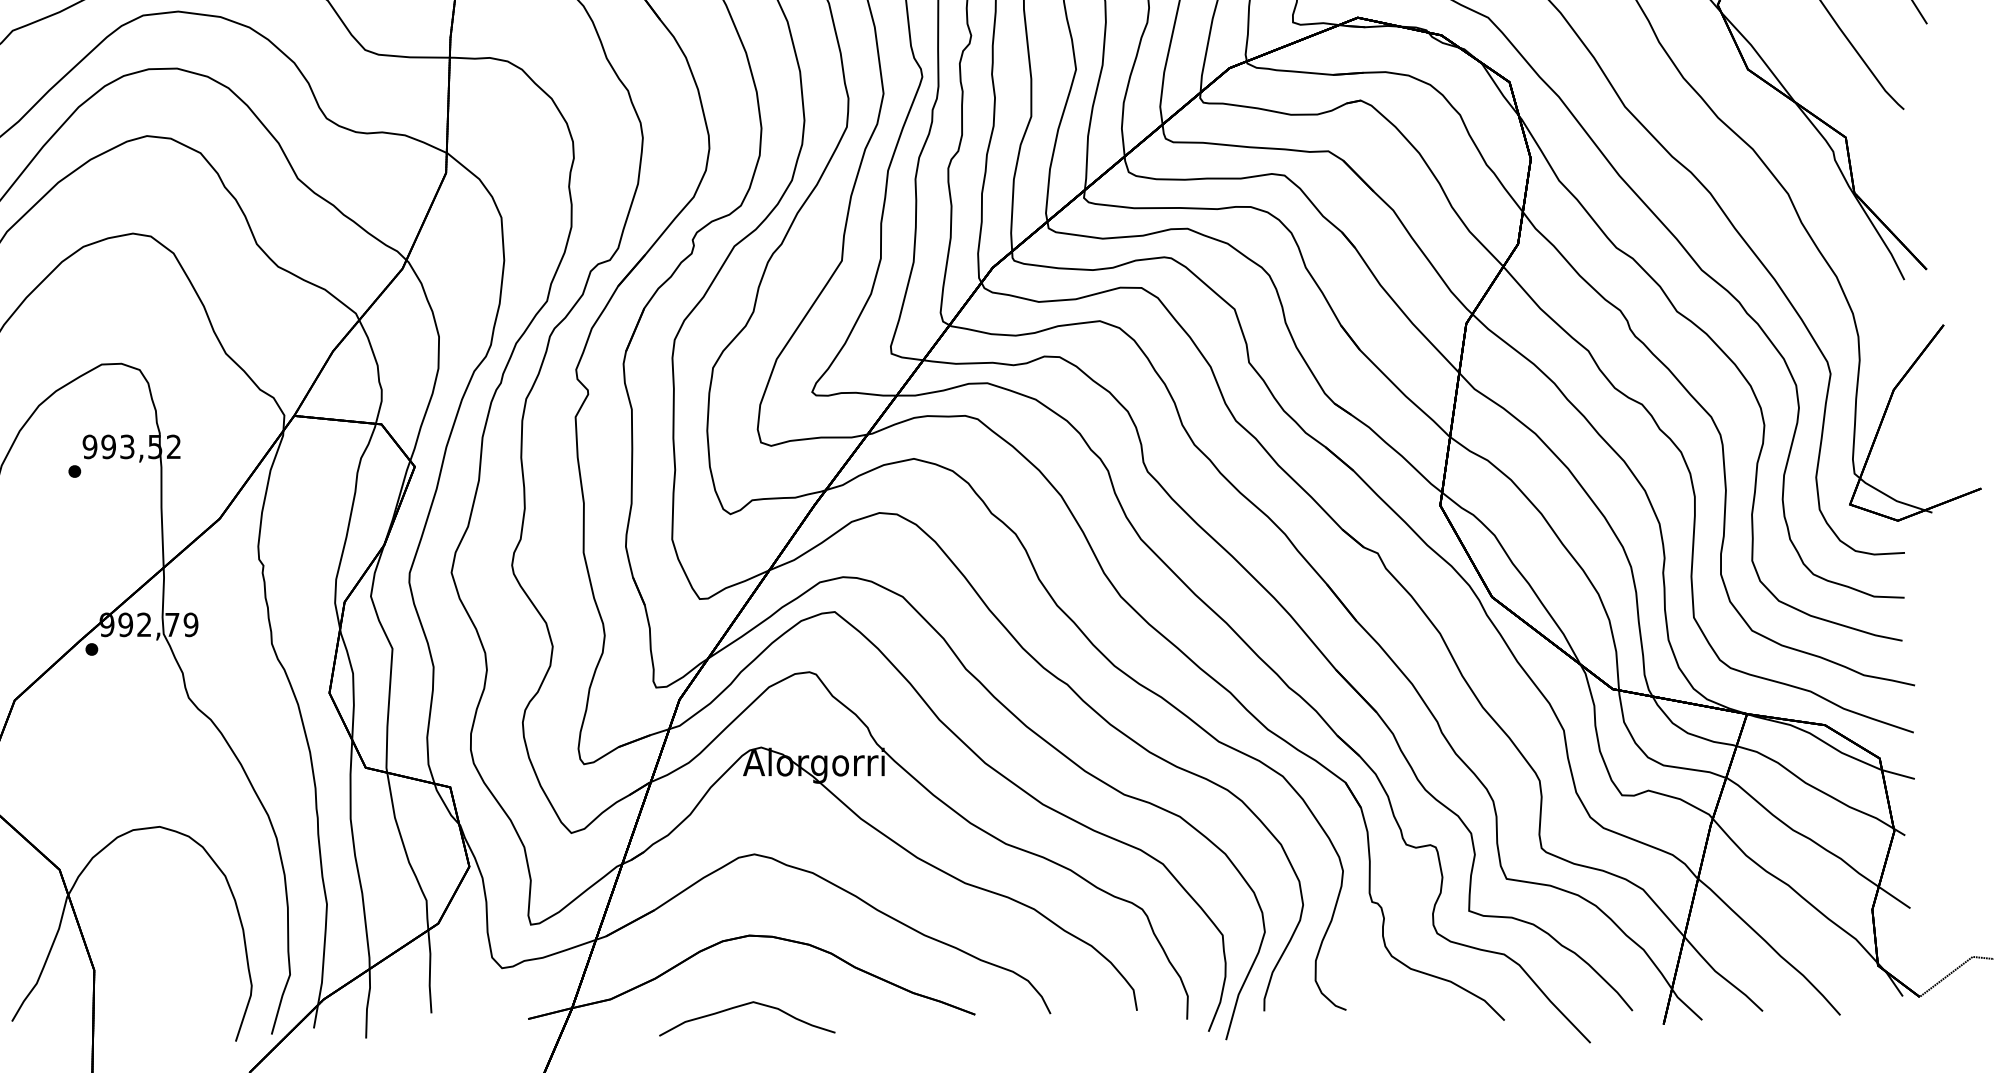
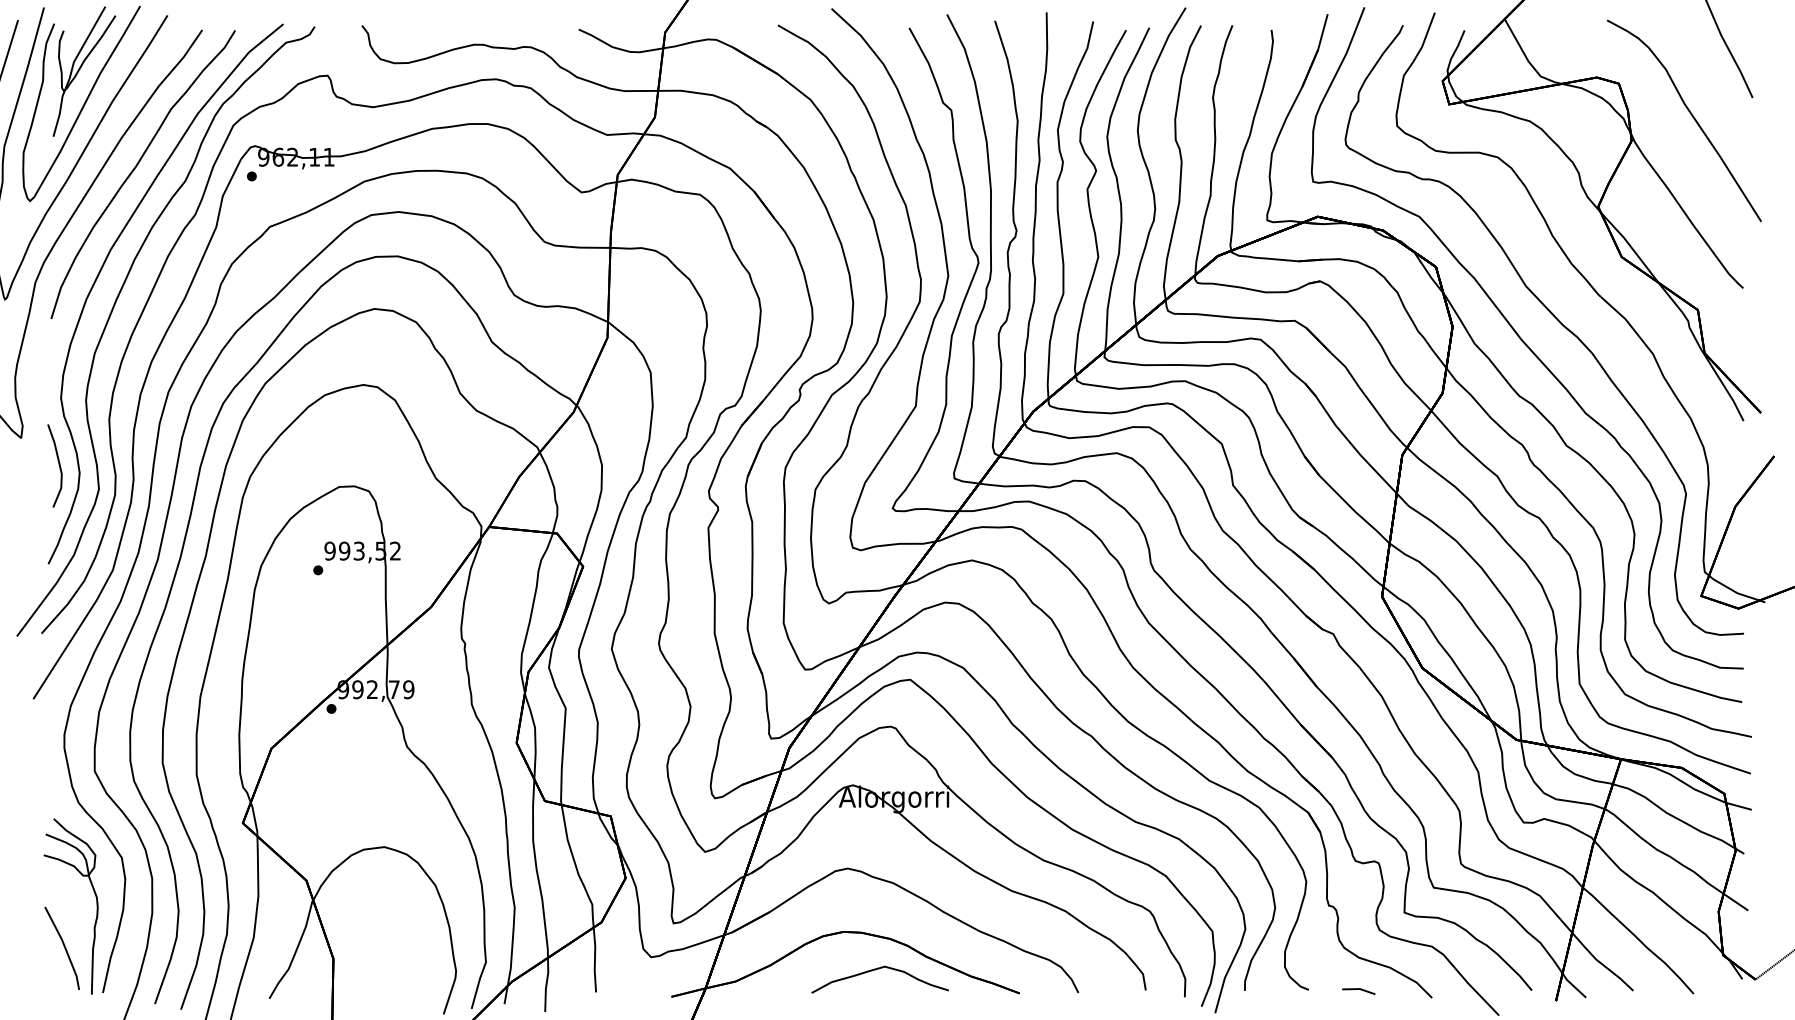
part: (741, 1007) -> (875, 970), moved
part: (1410, 1012) -> (1358, 991), added

